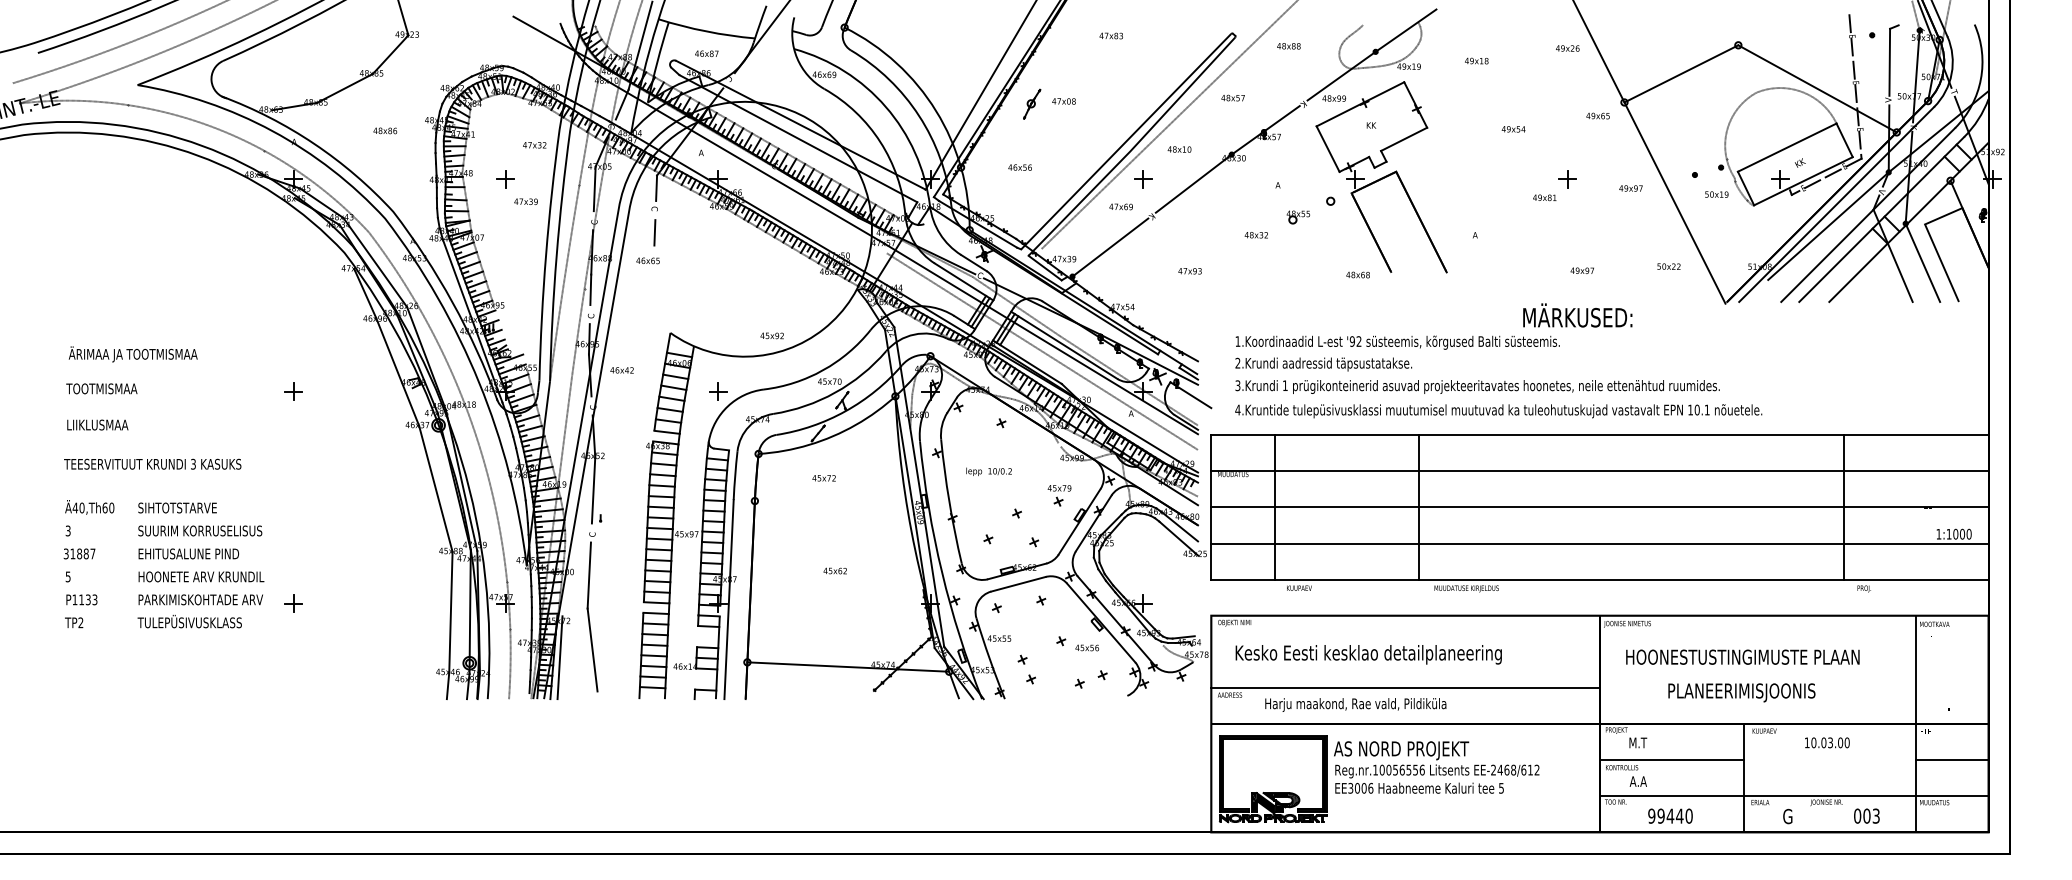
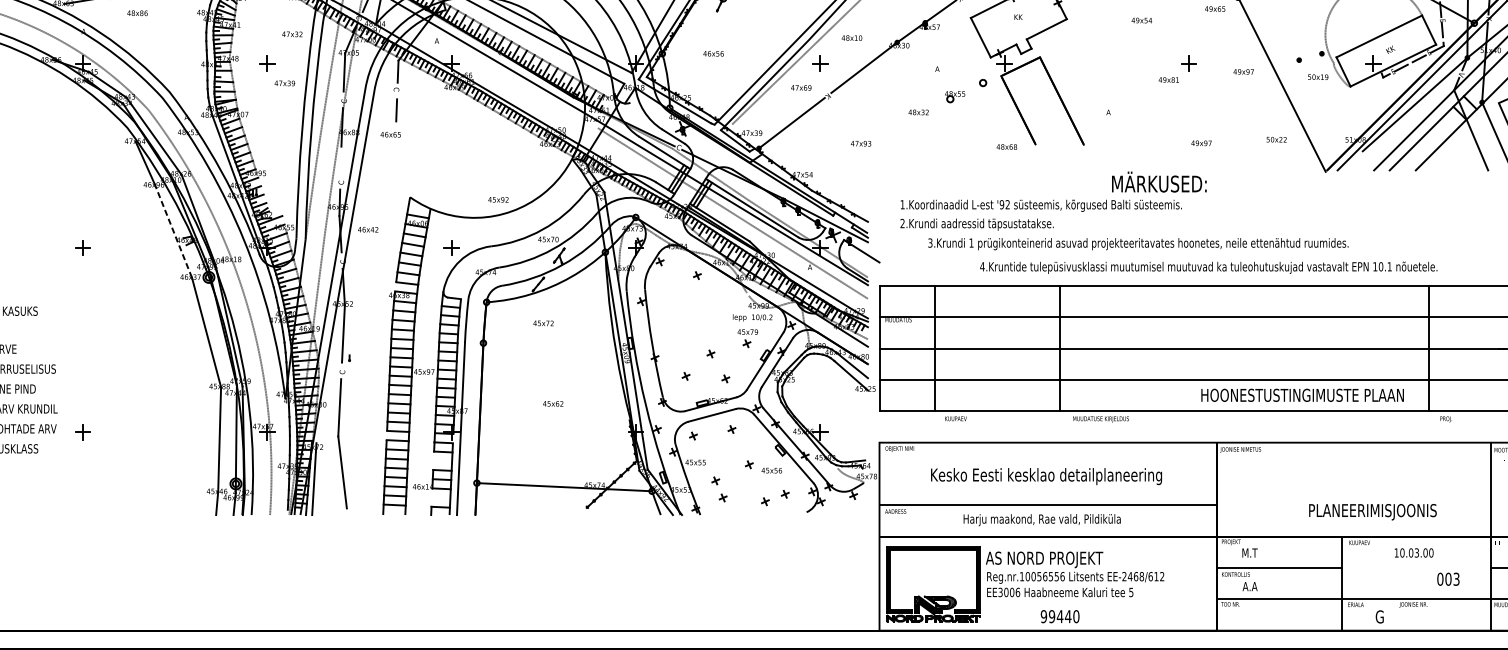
text: (385, 130) -> (137, 12), moved
line: (590, 289) -> (340, 159), removed
text: (1577, 315) -> (1159, 182), moved
line: (397, 371) -> (173, 230), solid -> dashed
text: (1477, 386) -> (1138, 243), moved
text: (1498, 411) -> (1208, 268), moved
text: (988, 471) -> (752, 317), moved
text: (1368, 654) -> (1046, 476), moved
text: (1742, 656) -> (1302, 394), moved
text: (1741, 692) -> (1372, 511), moved
text: (1355, 704) -> (1041, 519), moved
text: (1670, 815) -> (1060, 616), moved
text: (1866, 815) -> (1448, 578), moved

